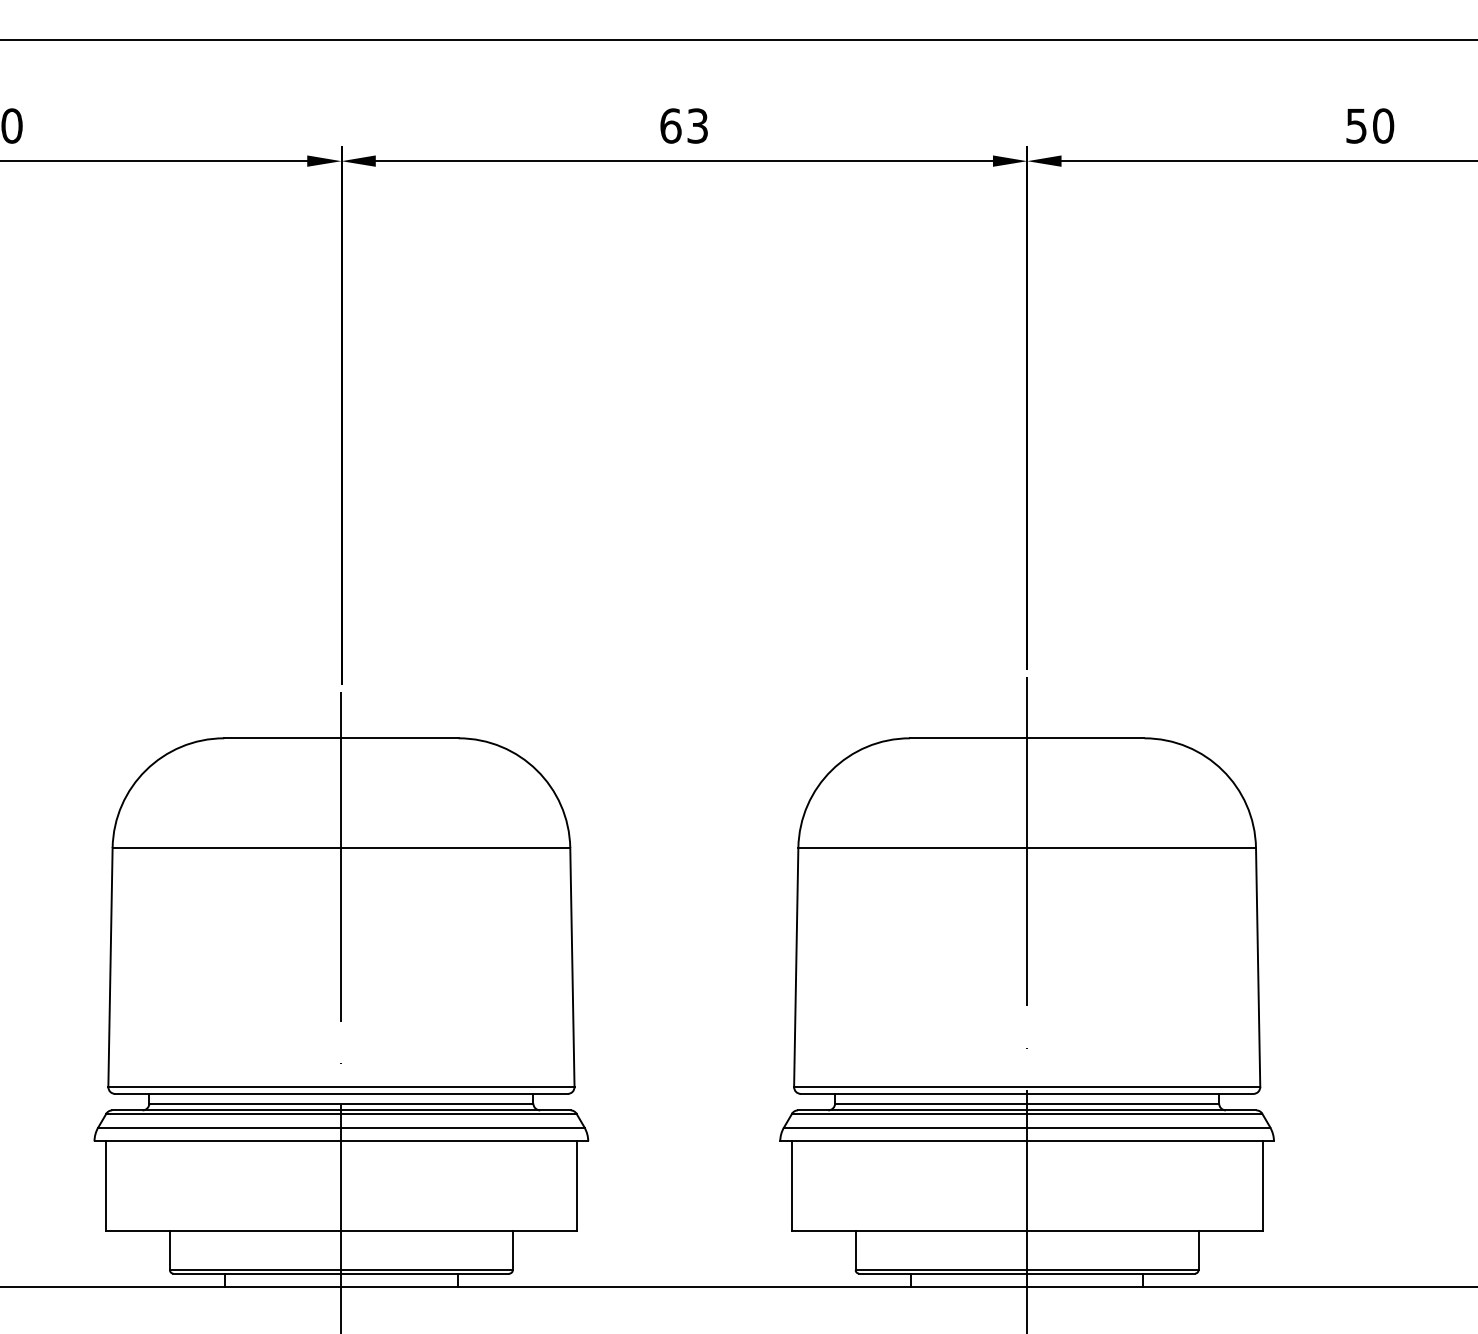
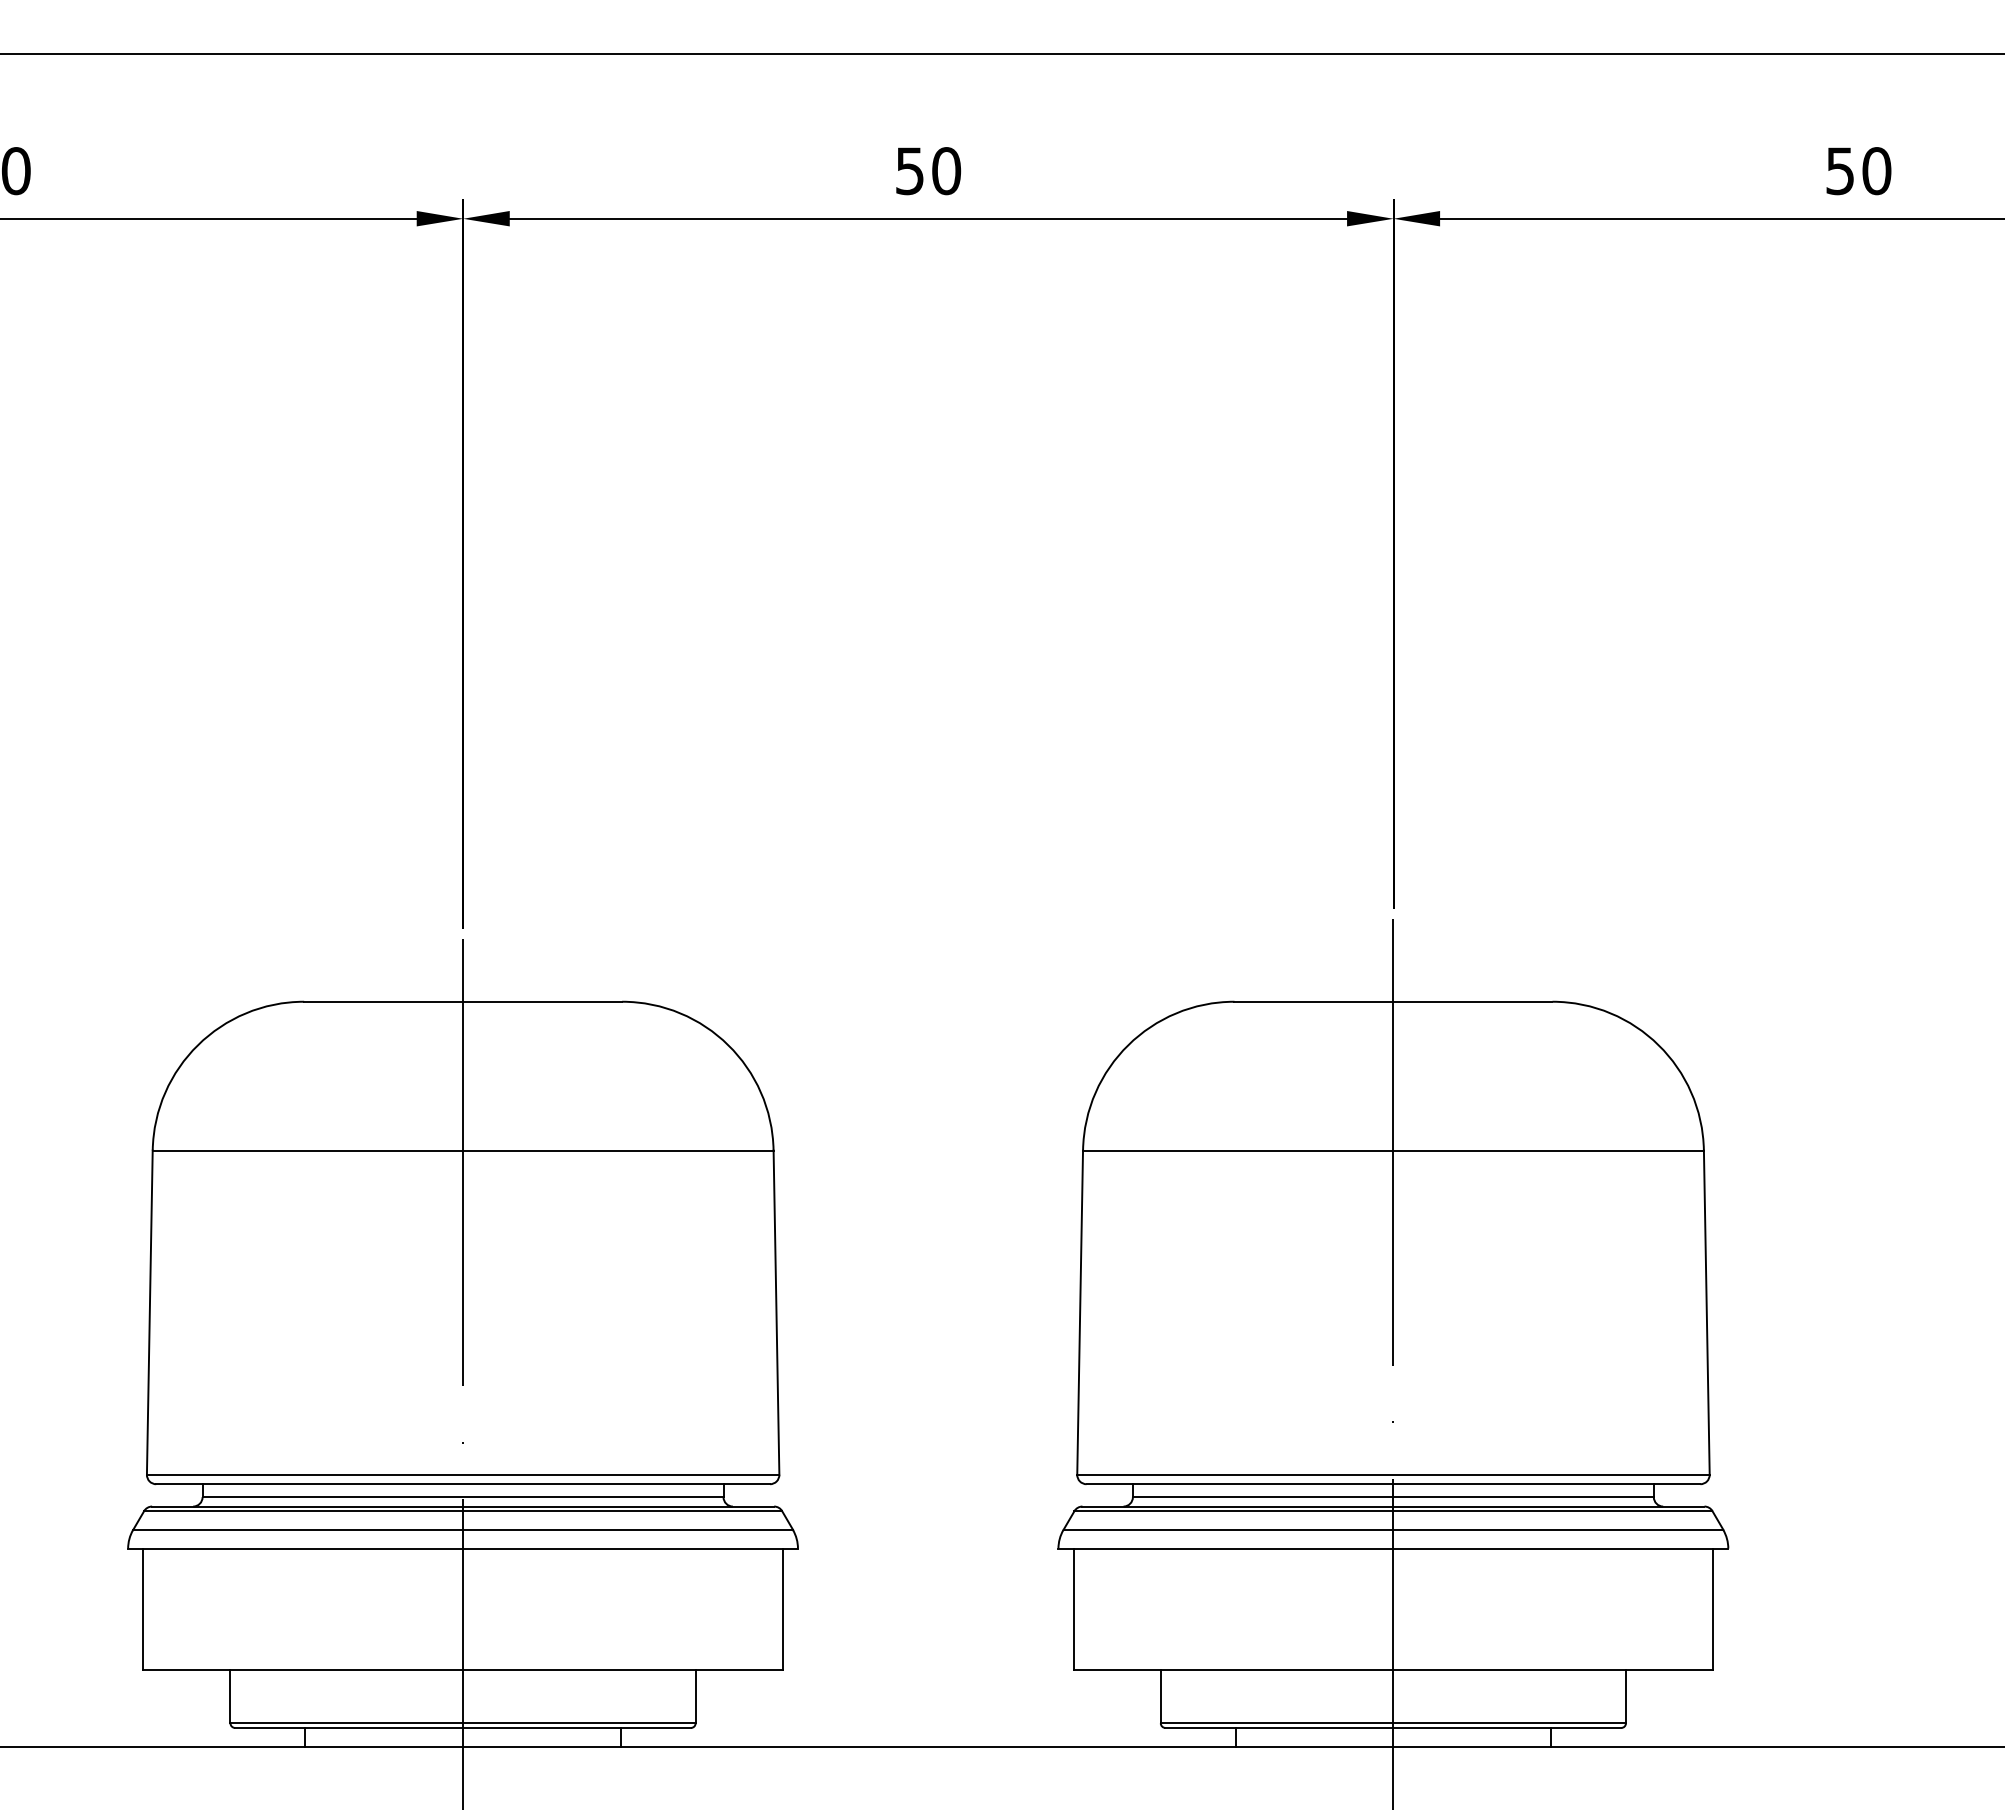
text: (684, 126) -> (928, 171), 63 -> 50

